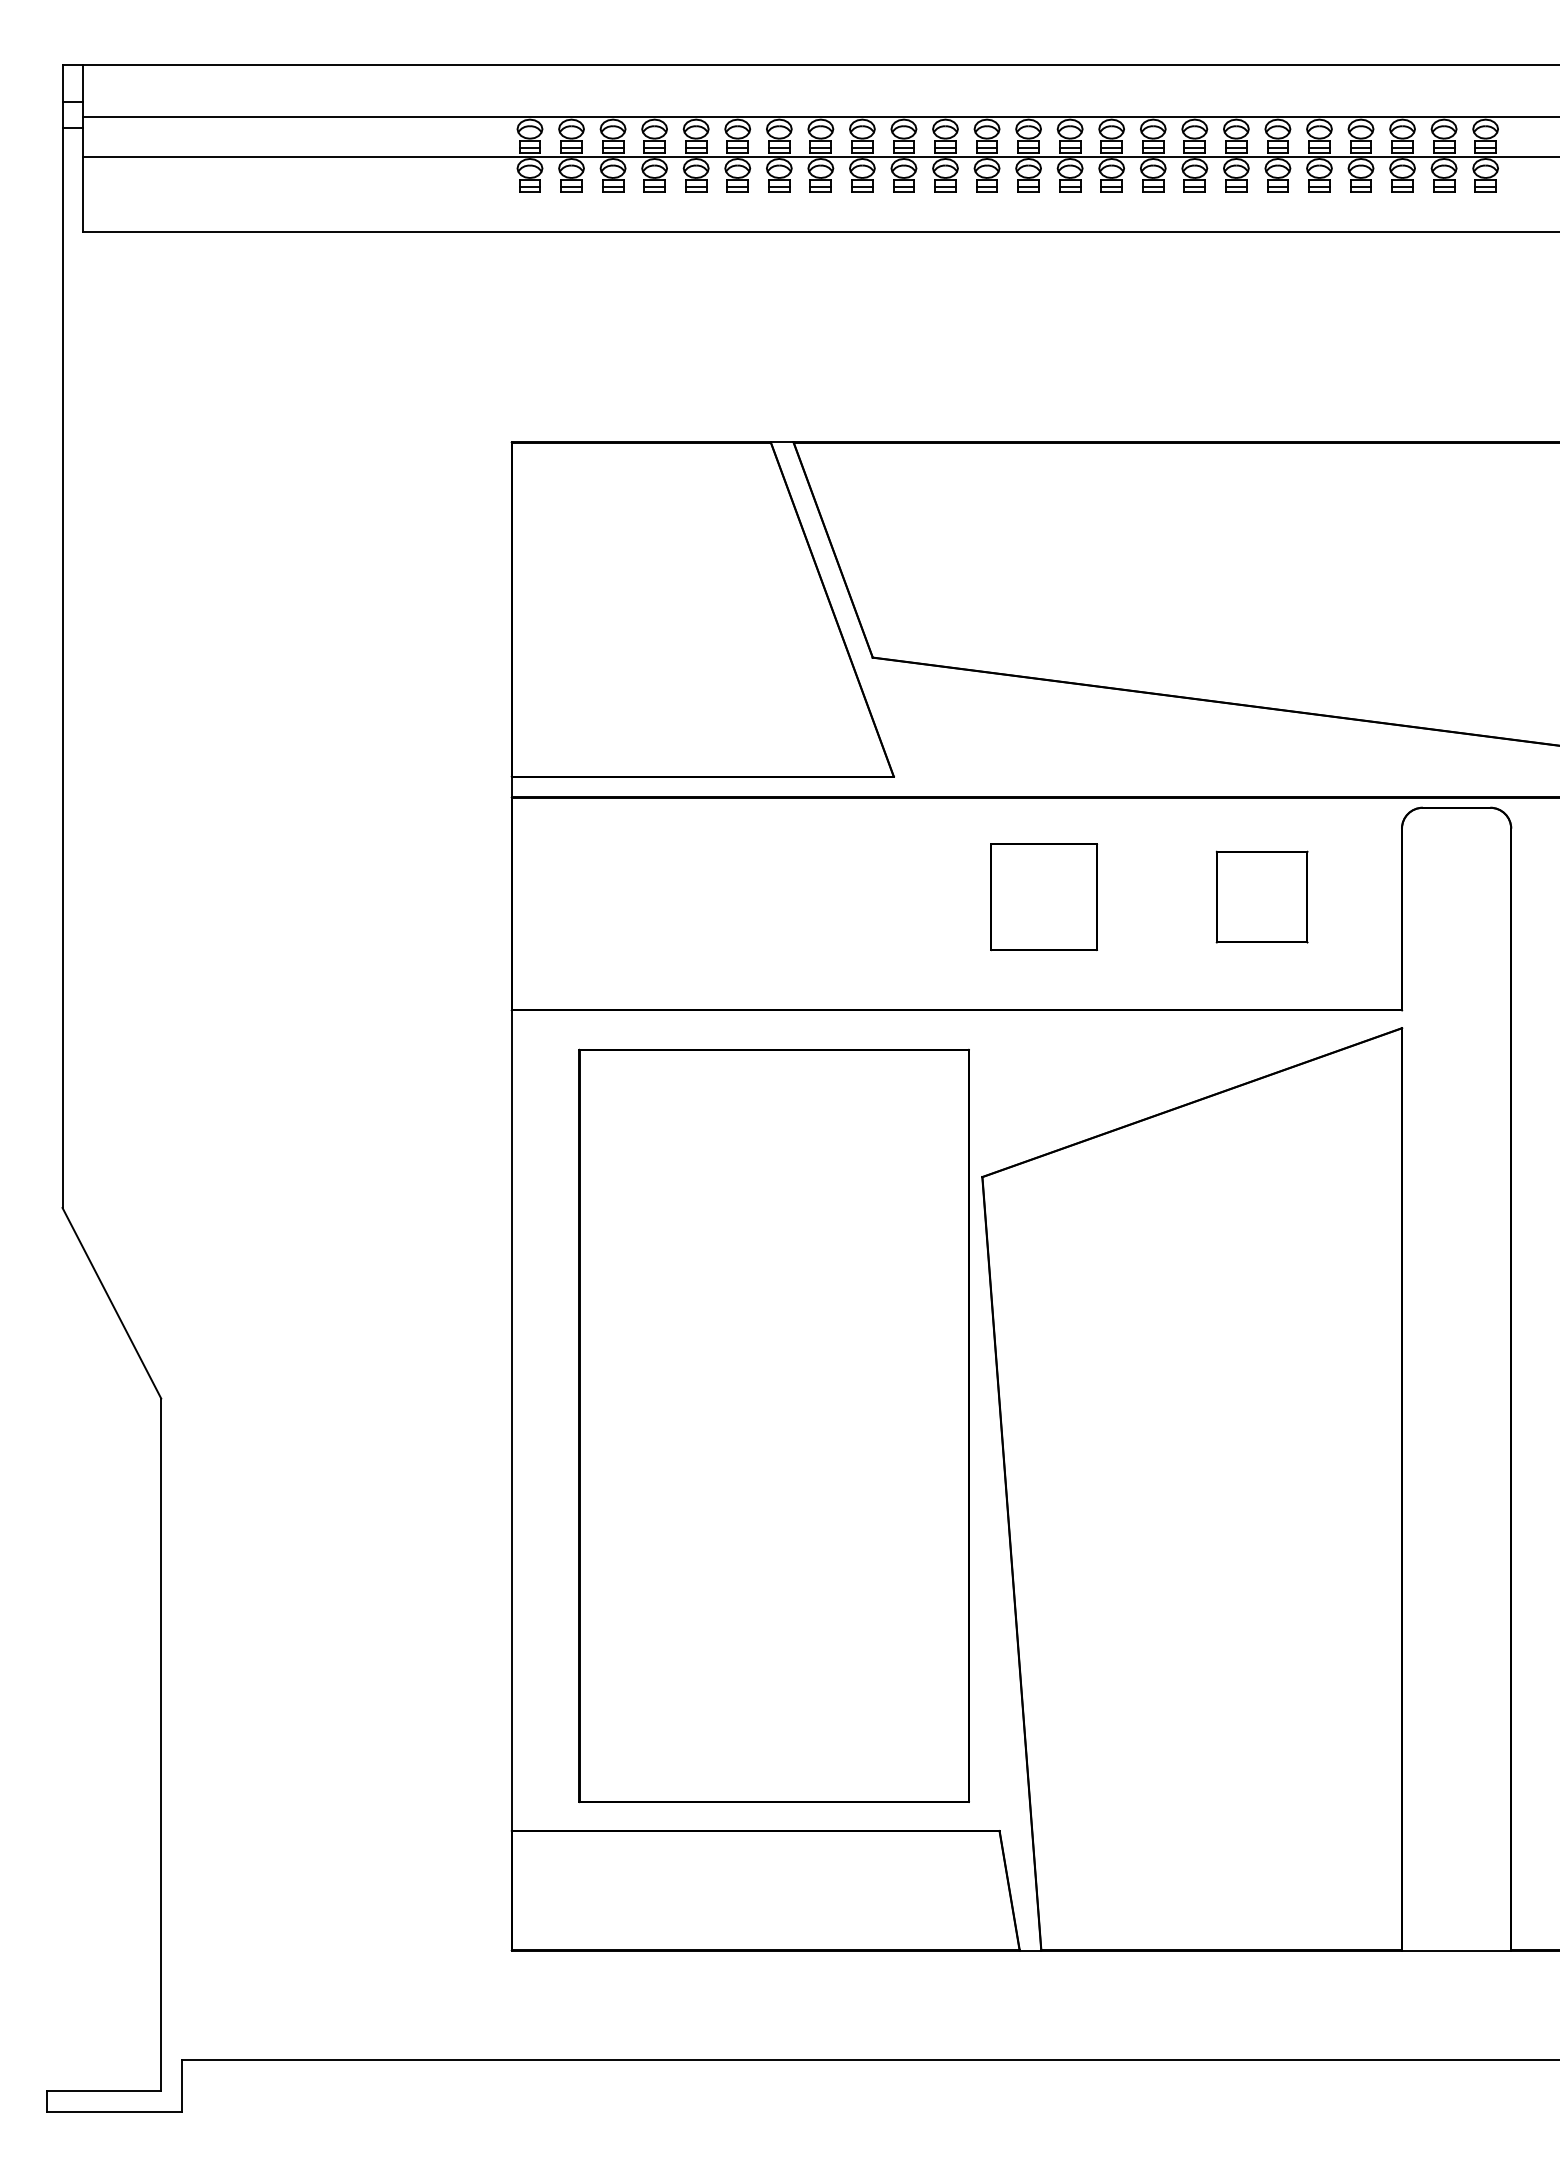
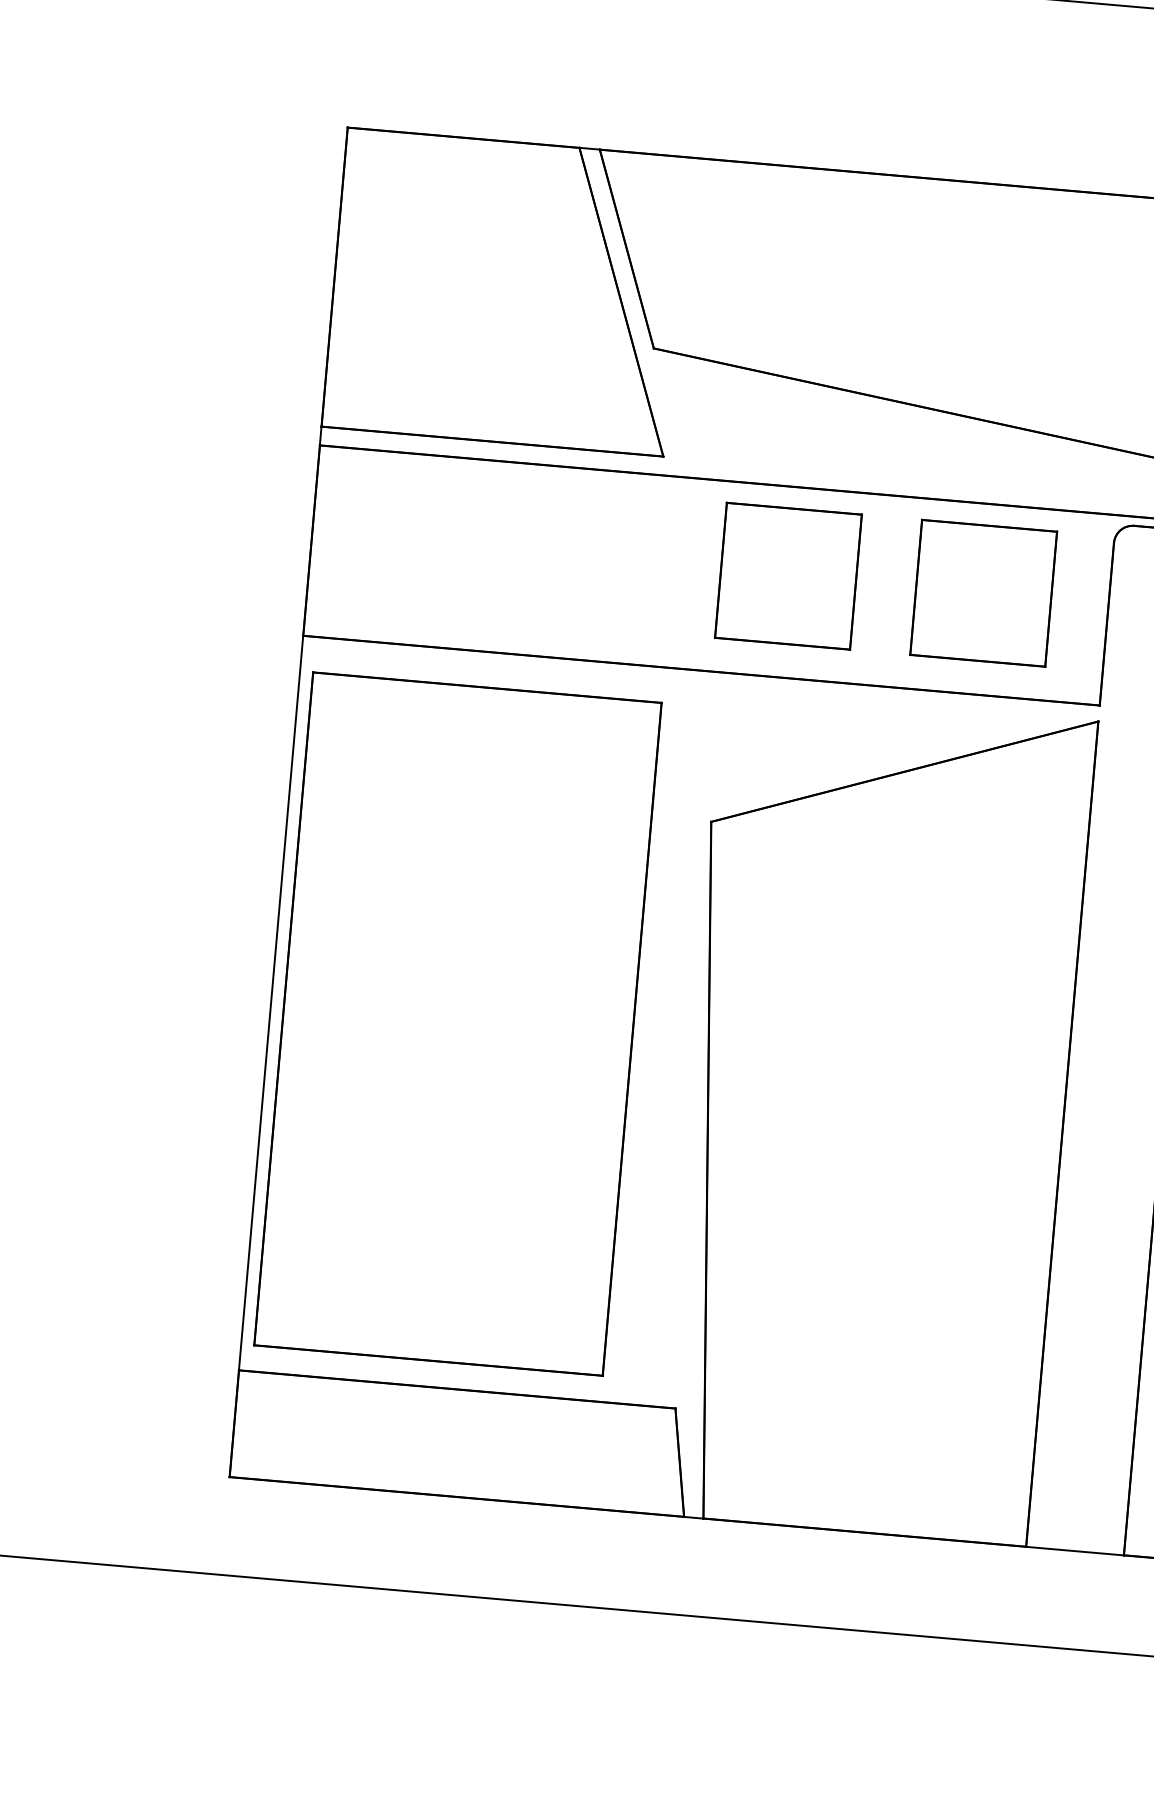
part: (1043, 896) -> (787, 575), size x1.43
part: (1261, 896) -> (982, 592), size x1.67
part: (773, 1425) -> (457, 1023), moved

